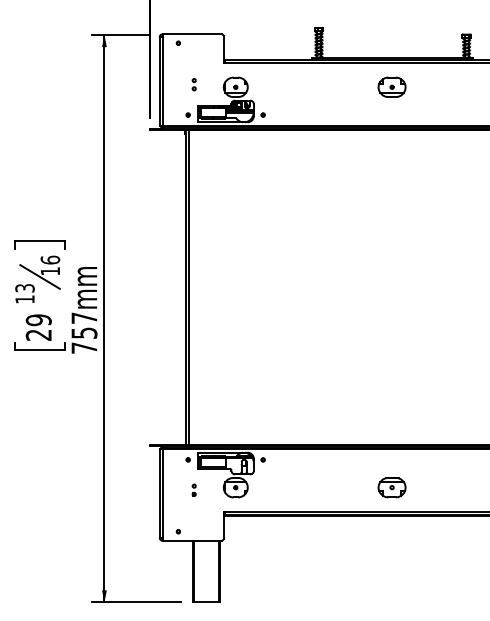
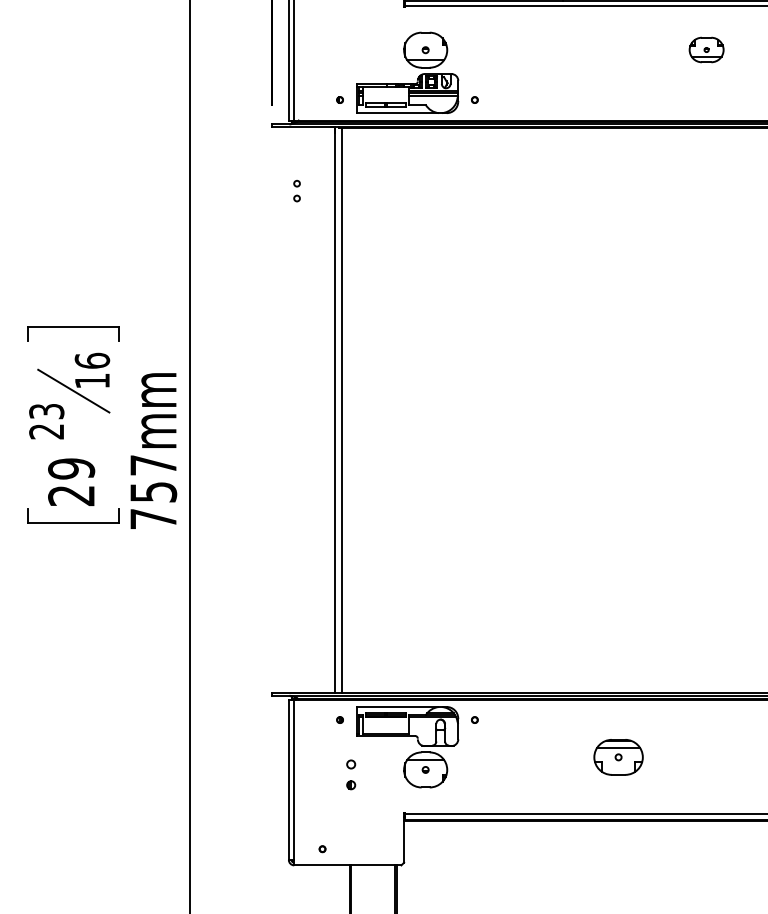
part: (193, 84) -> (295, 190), moved
part: (391, 86) -> (705, 48), size x0.7
text: (24, 299) -> (45, 431), 13 -> 23
part: (391, 487) -> (617, 757), moved
part: (193, 489) -> (349, 773), size x1.4

